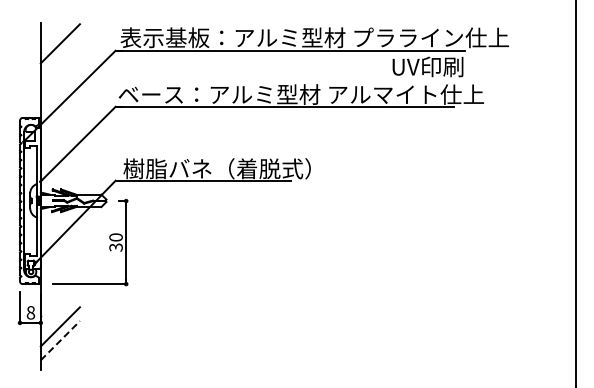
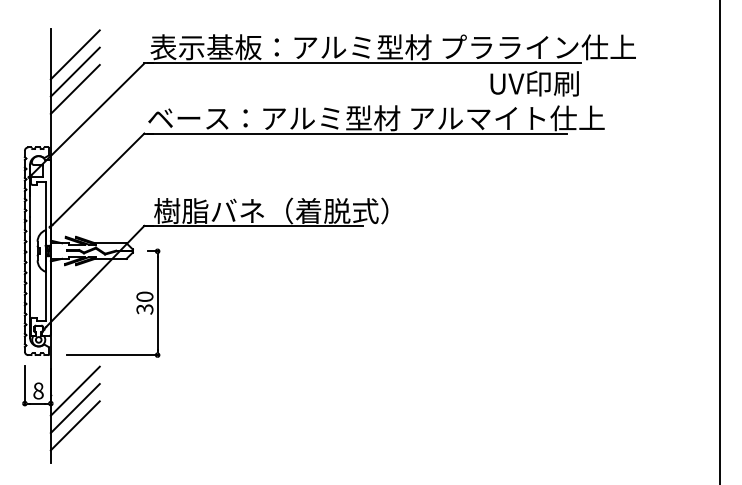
line: (59, 57) -> (74, 71), added
line: (59, 71) -> (74, 89), added
line: (59, 312) -> (74, 390), added
line: (60, 340) -> (75, 425), dashed -> solid

